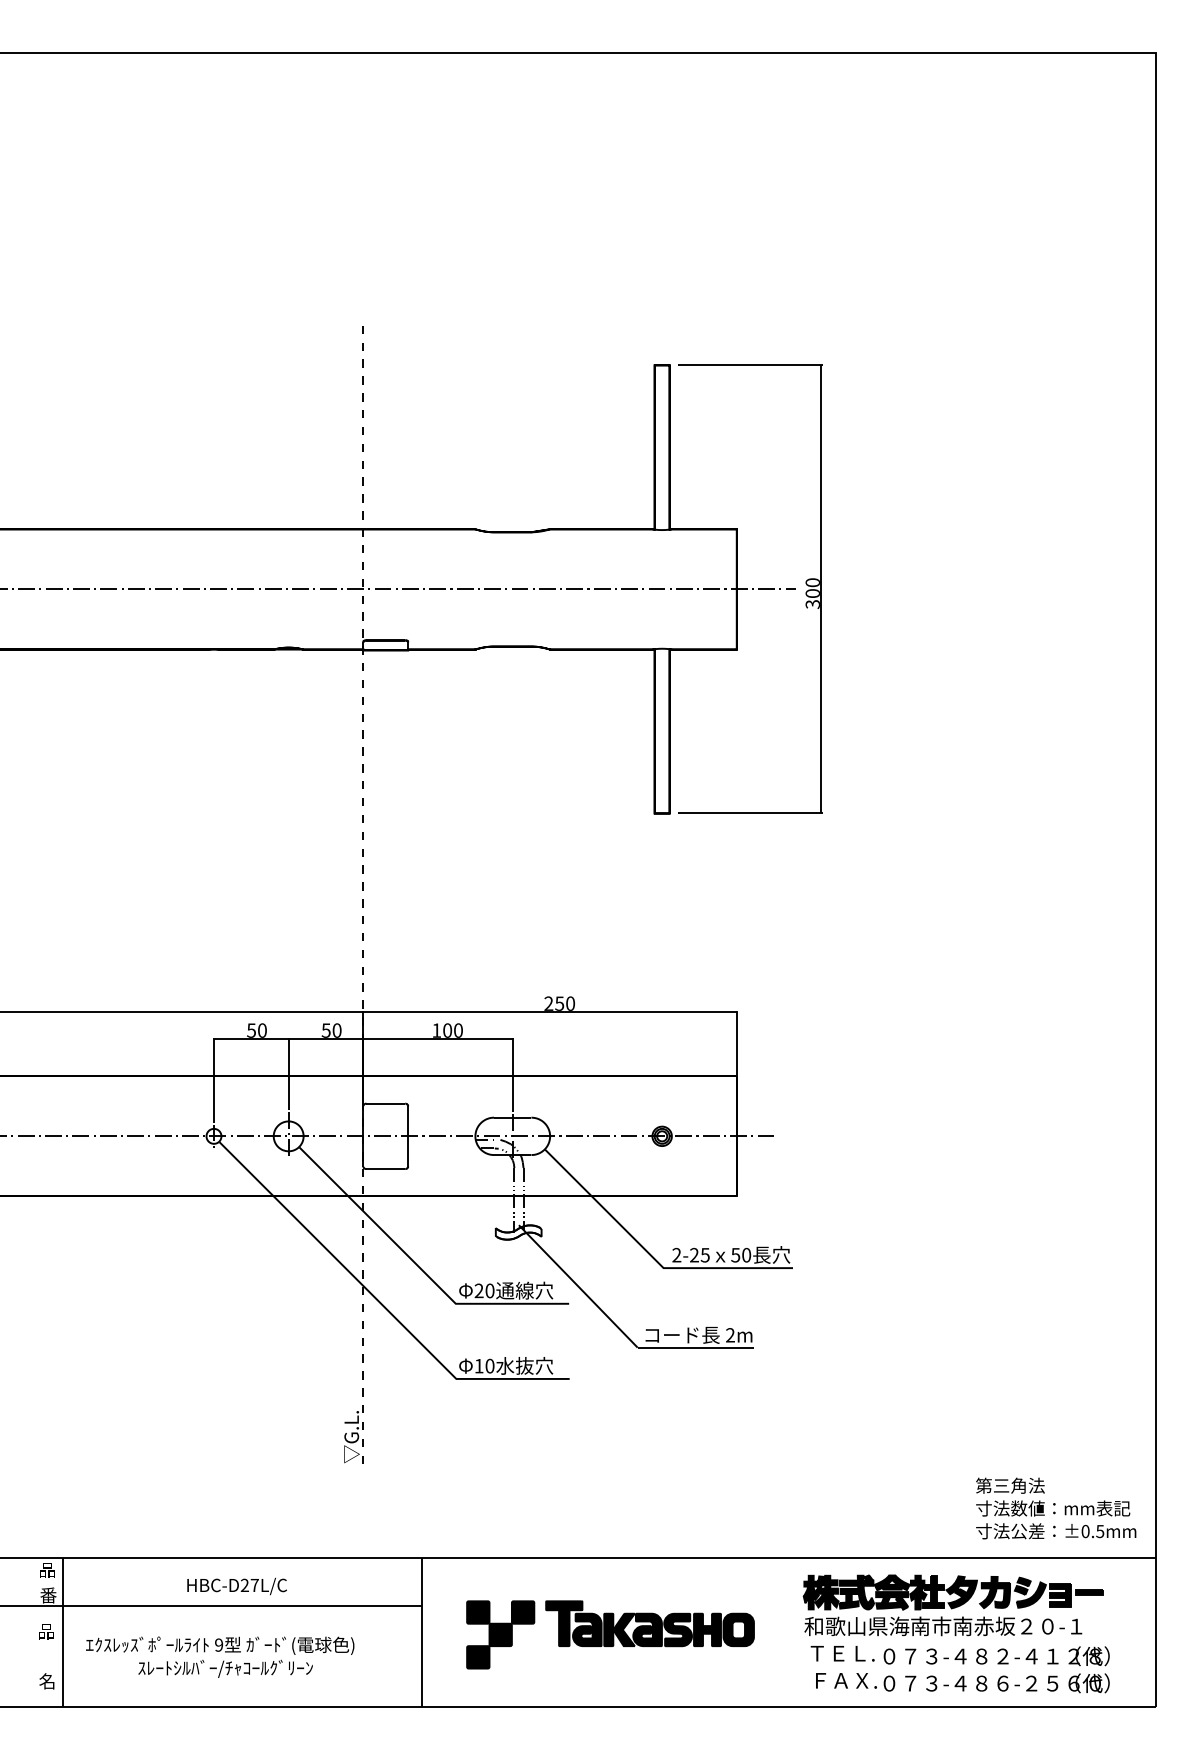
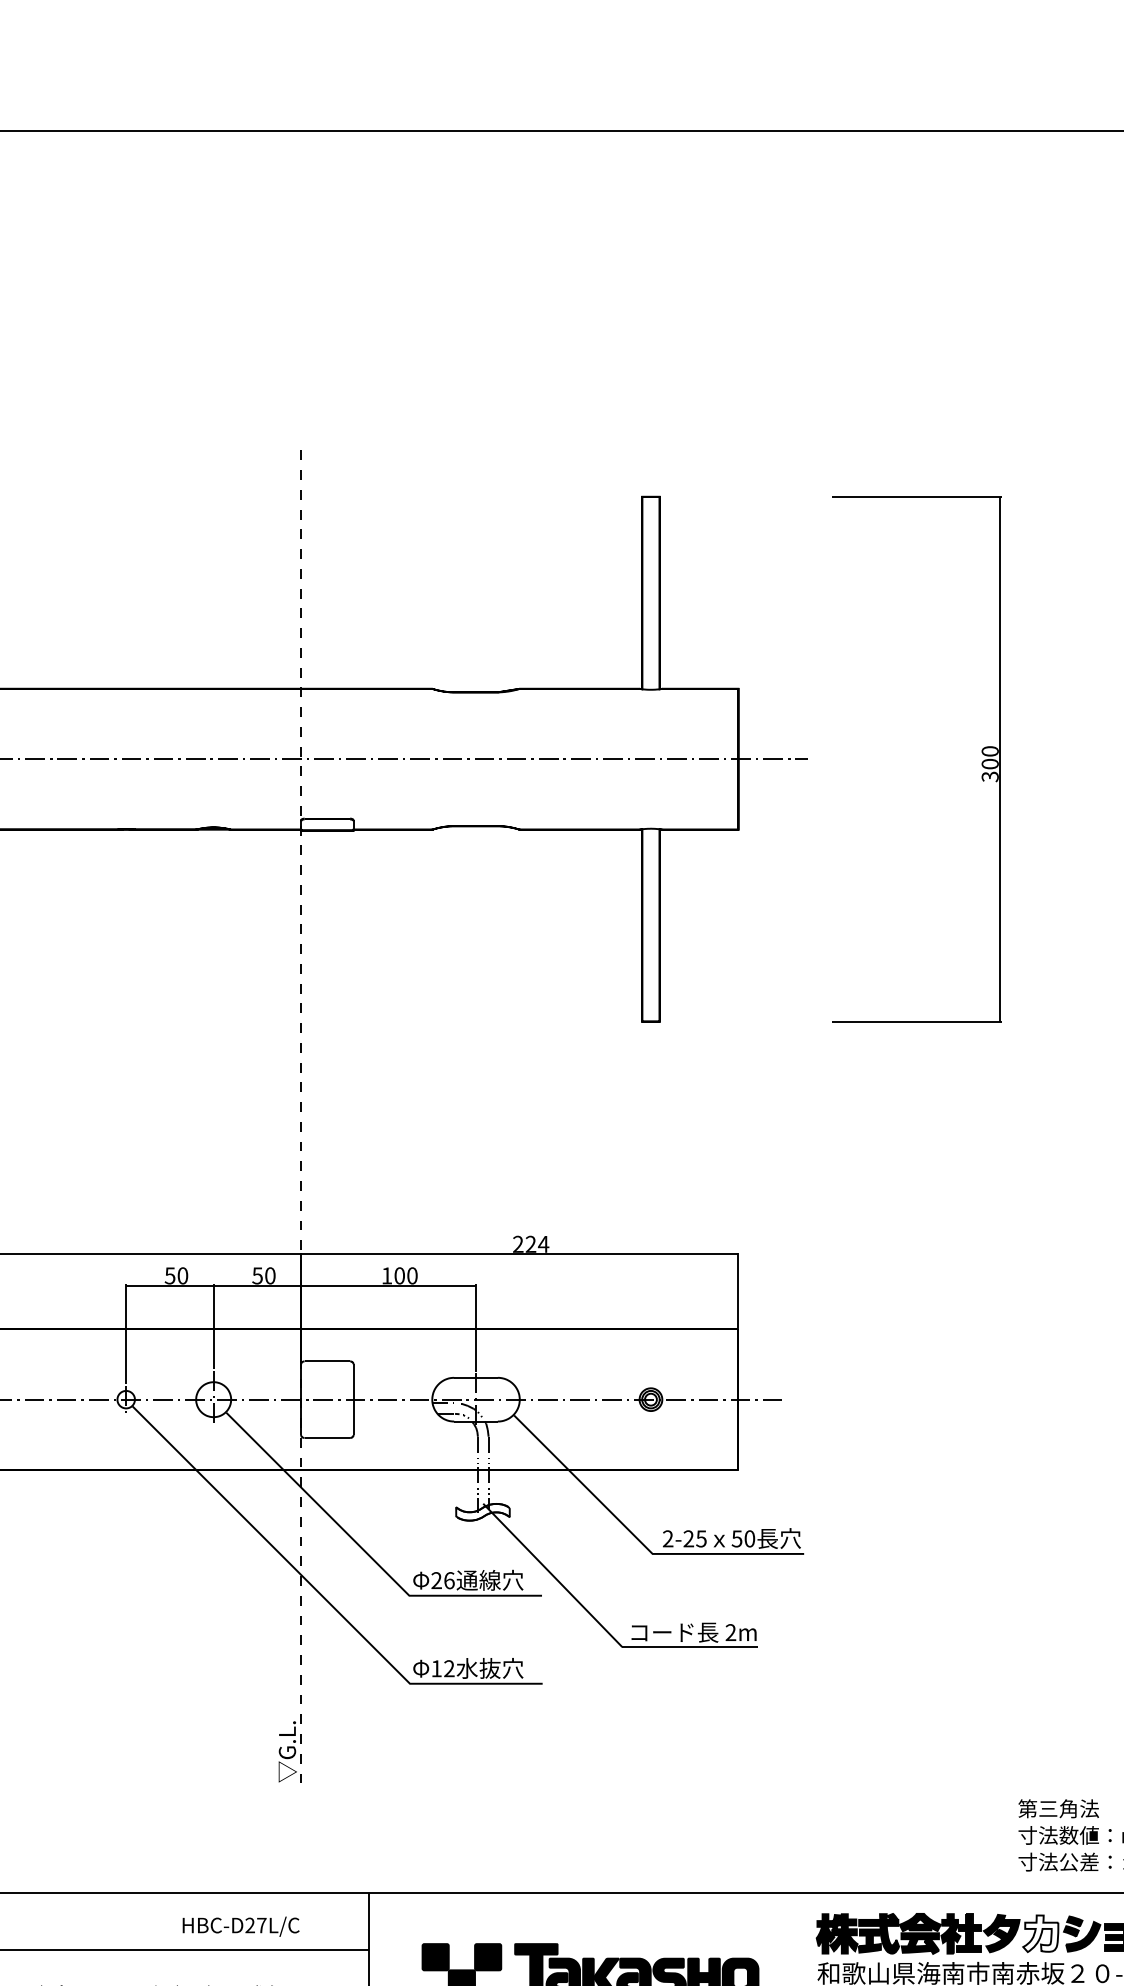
part: (805, 592) -> (981, 762), moved
text: (565, 1003) -> (537, 1244), 250 -> 224
text: (489, 1290) -> (448, 1580), 20 -> 26
text: (489, 1365) -> (448, 1667), 10 -> 12
text: (236, 1586) -> (240, 1926), moved
fill: (995, 1592) -> (1041, 1933), removed

